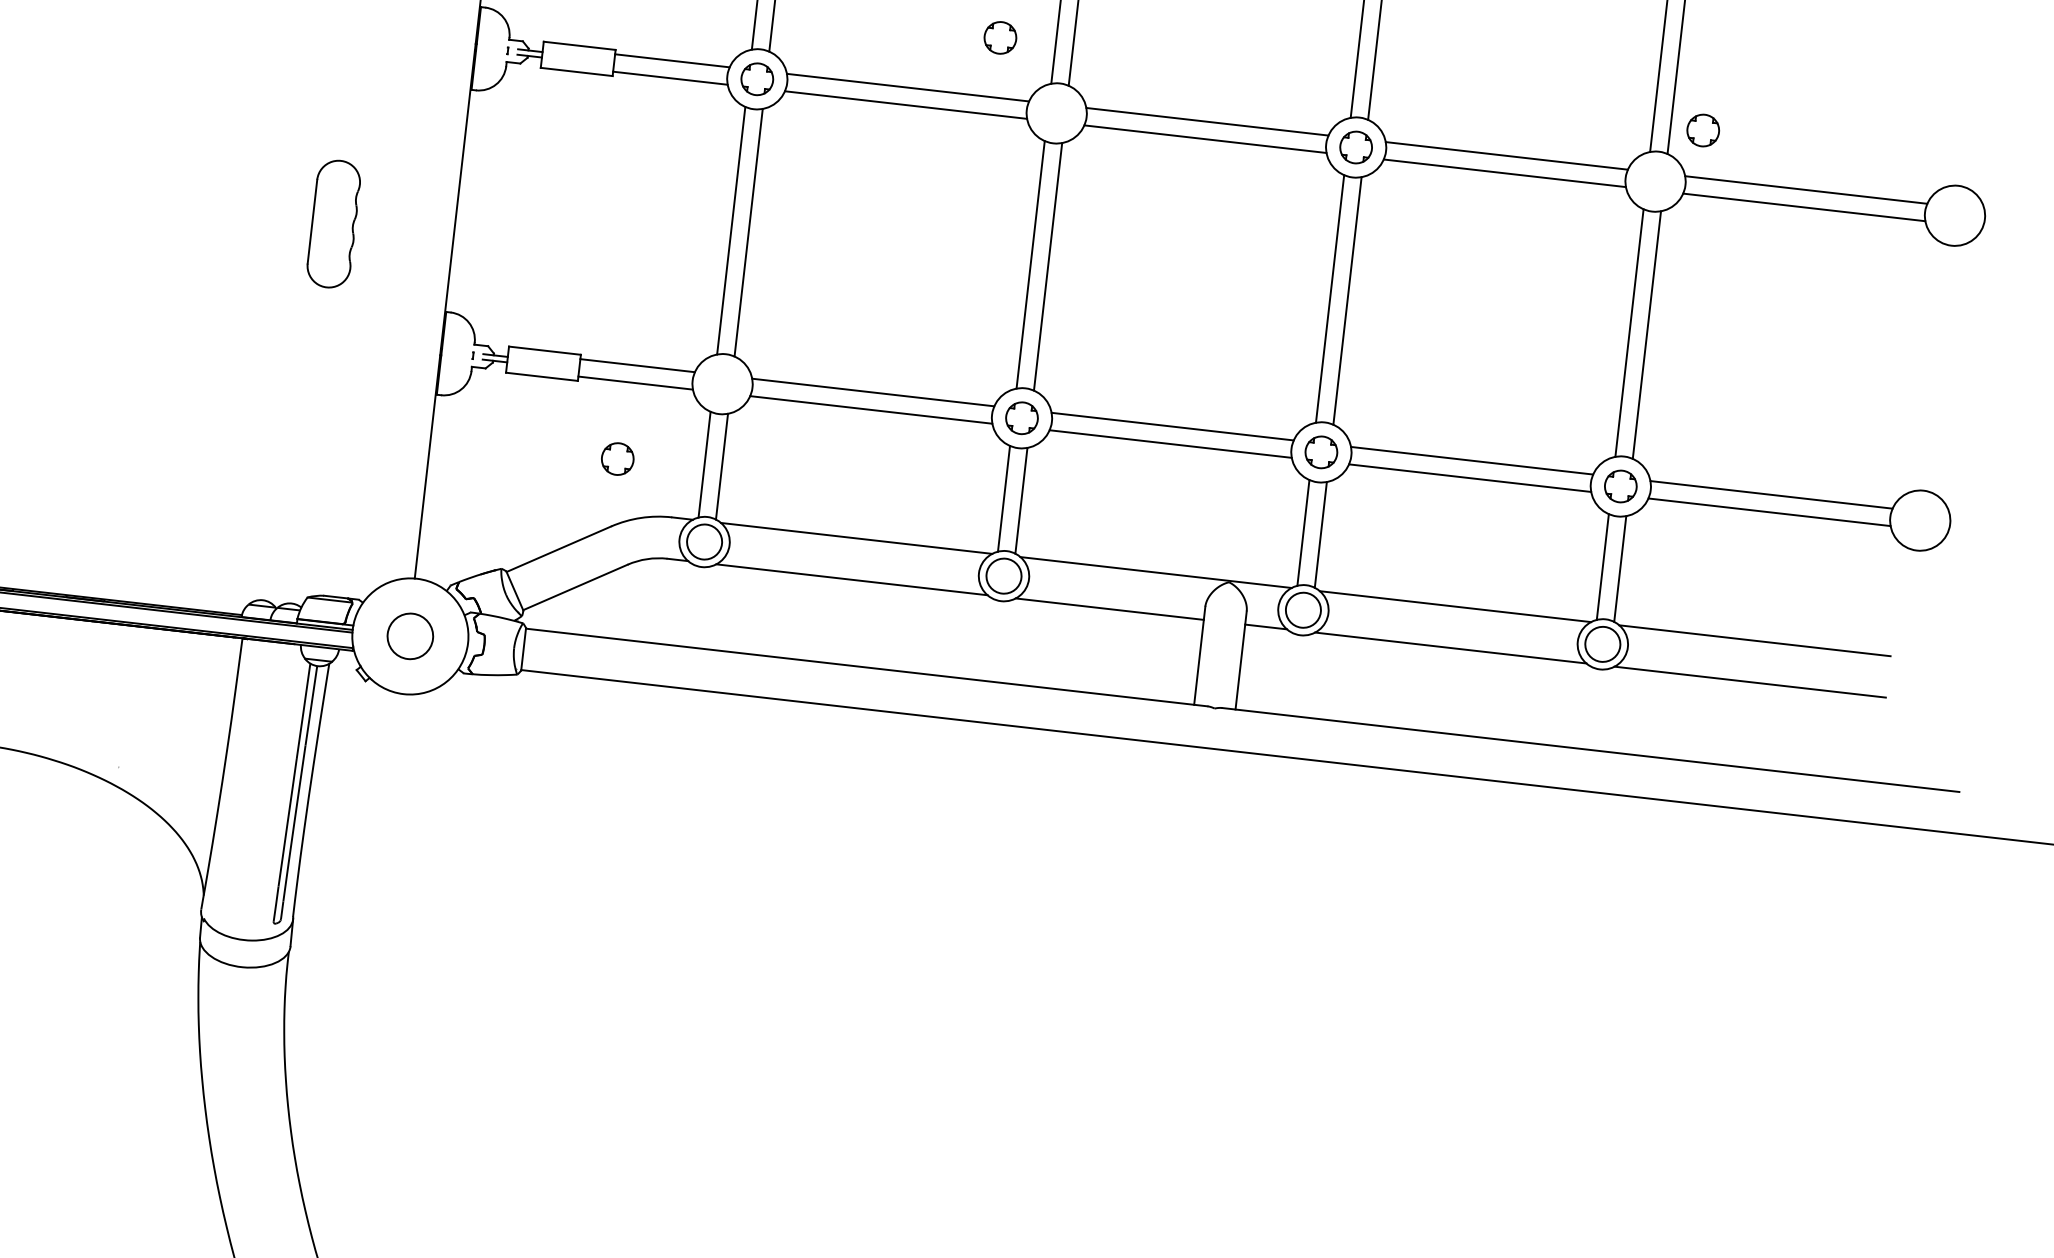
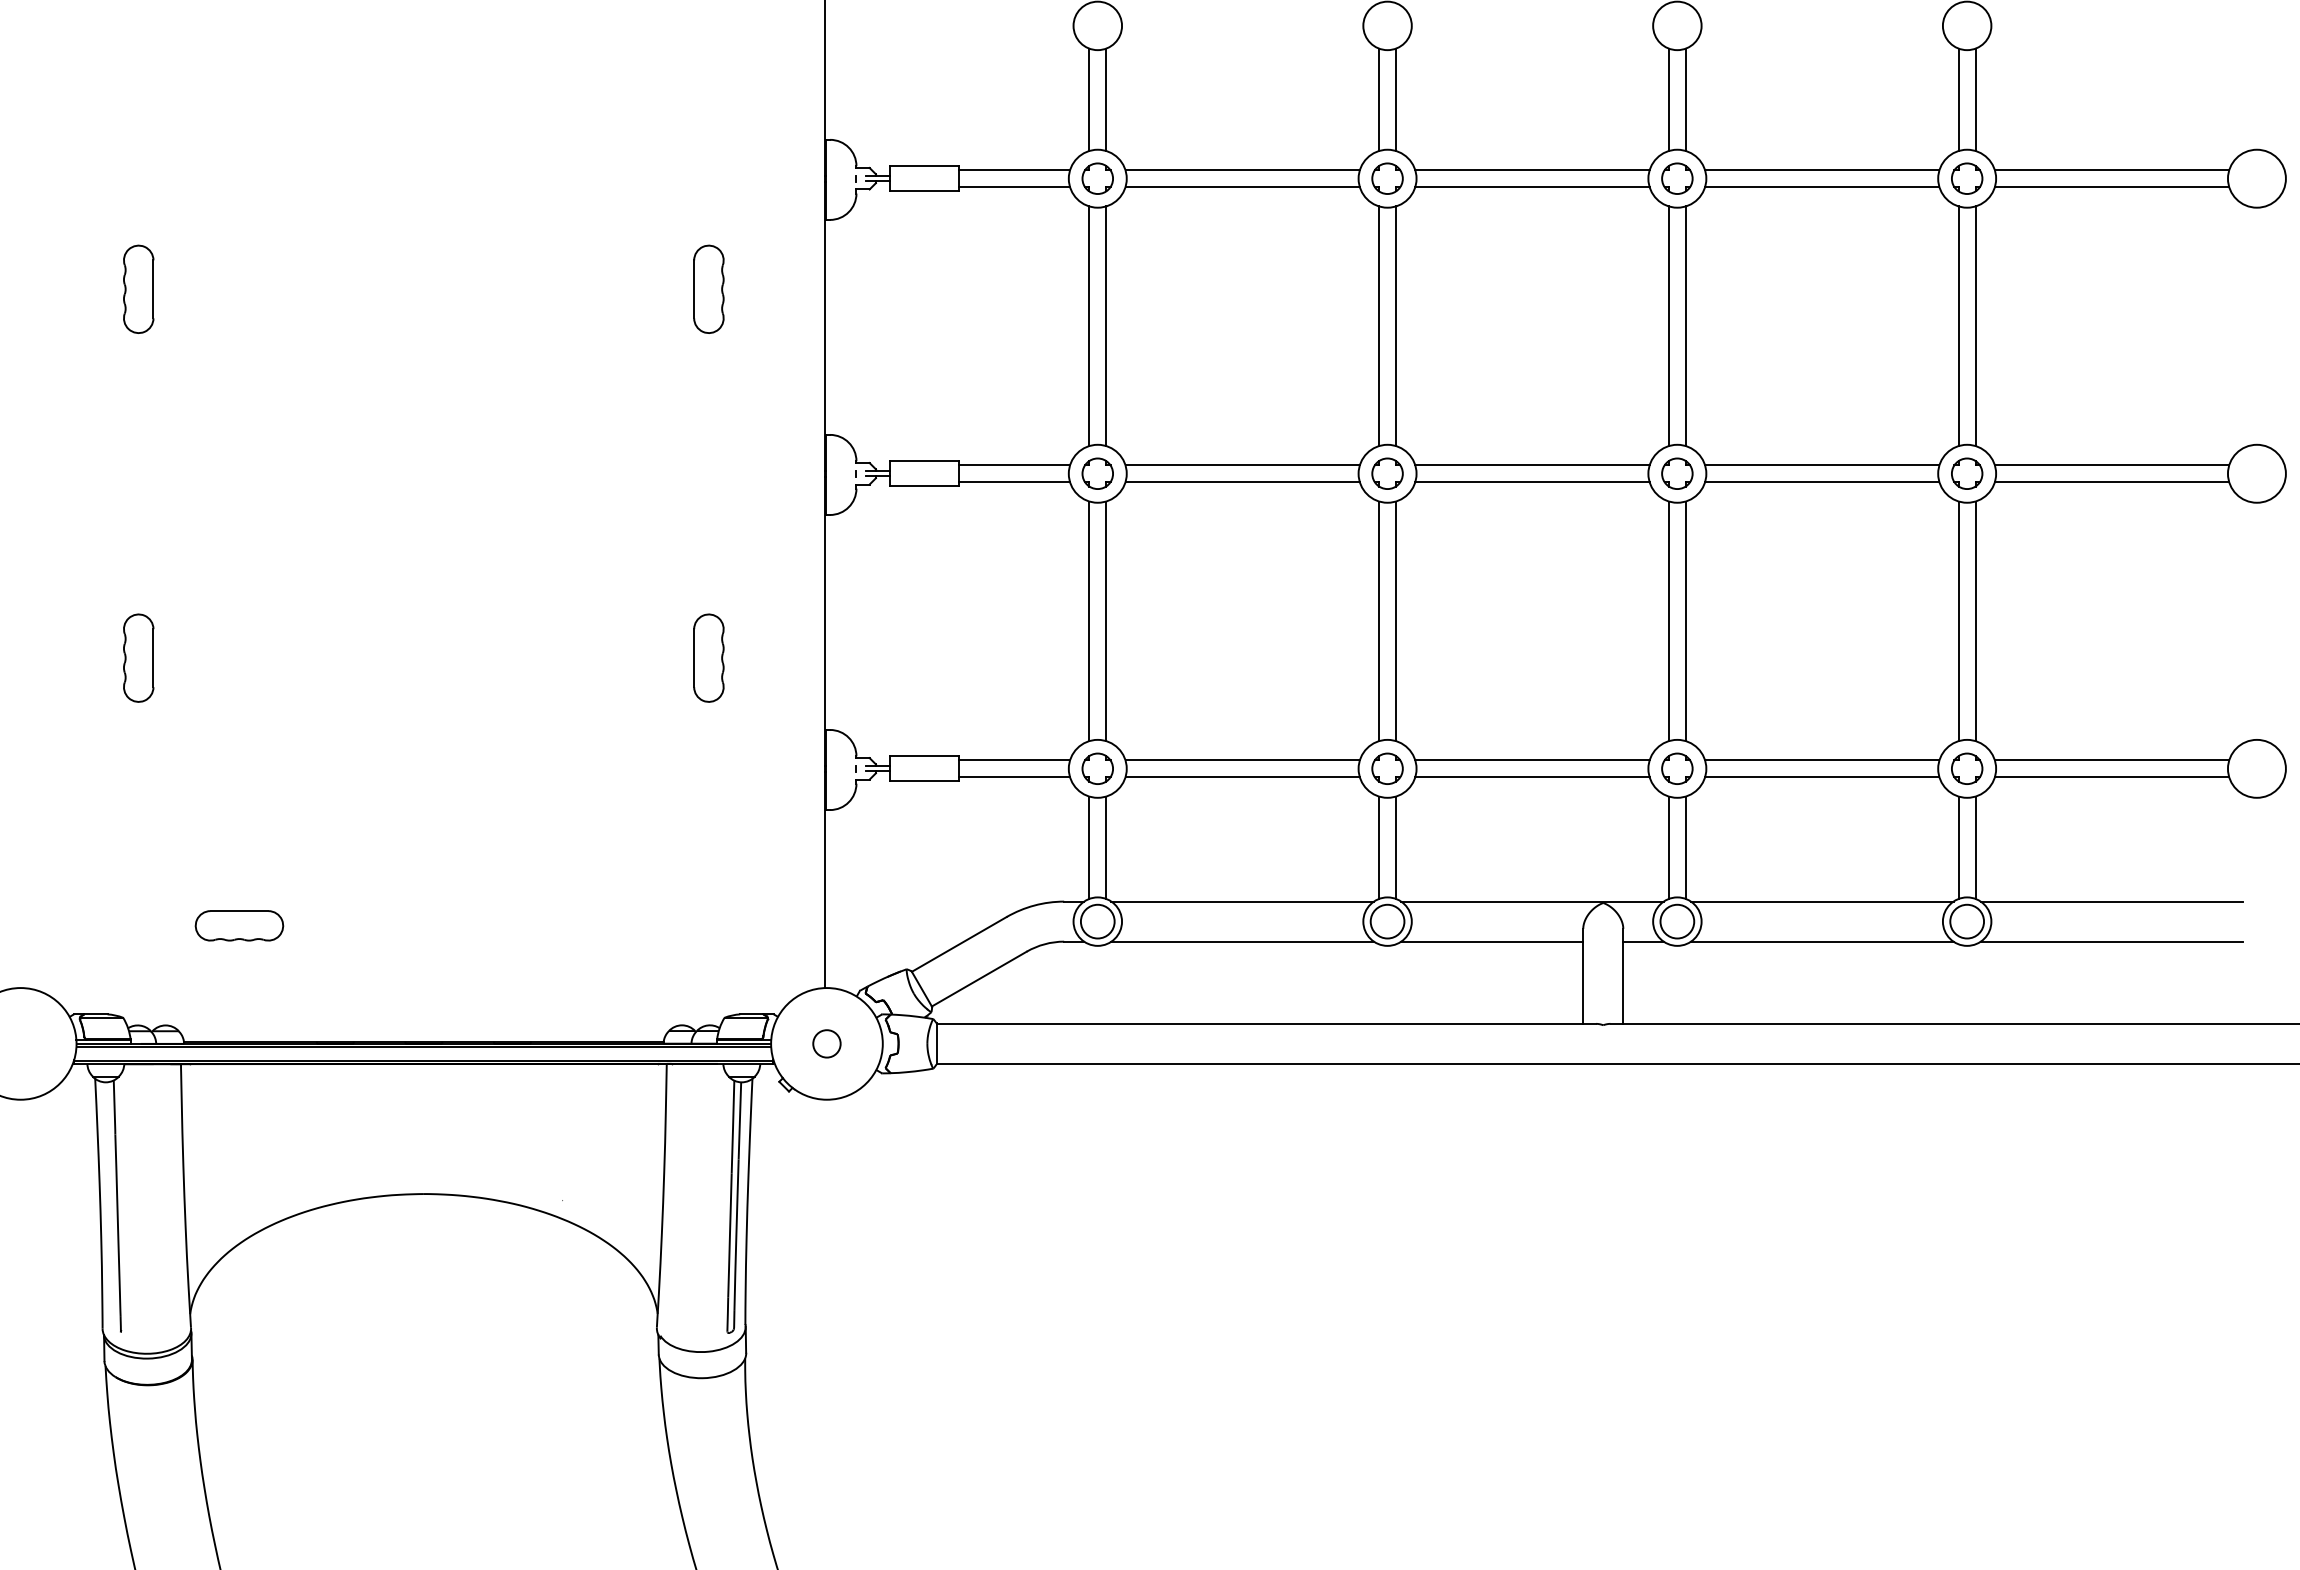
part: (1000, 37) -> (1387, 473), moved
part: (1703, 130) -> (1967, 473), moved
part: (333, 223) -> (708, 657), size x0.71
part: (617, 458) -> (1097, 768), moved
circle: (409, 636) -> (826, 1043), size x0.62

